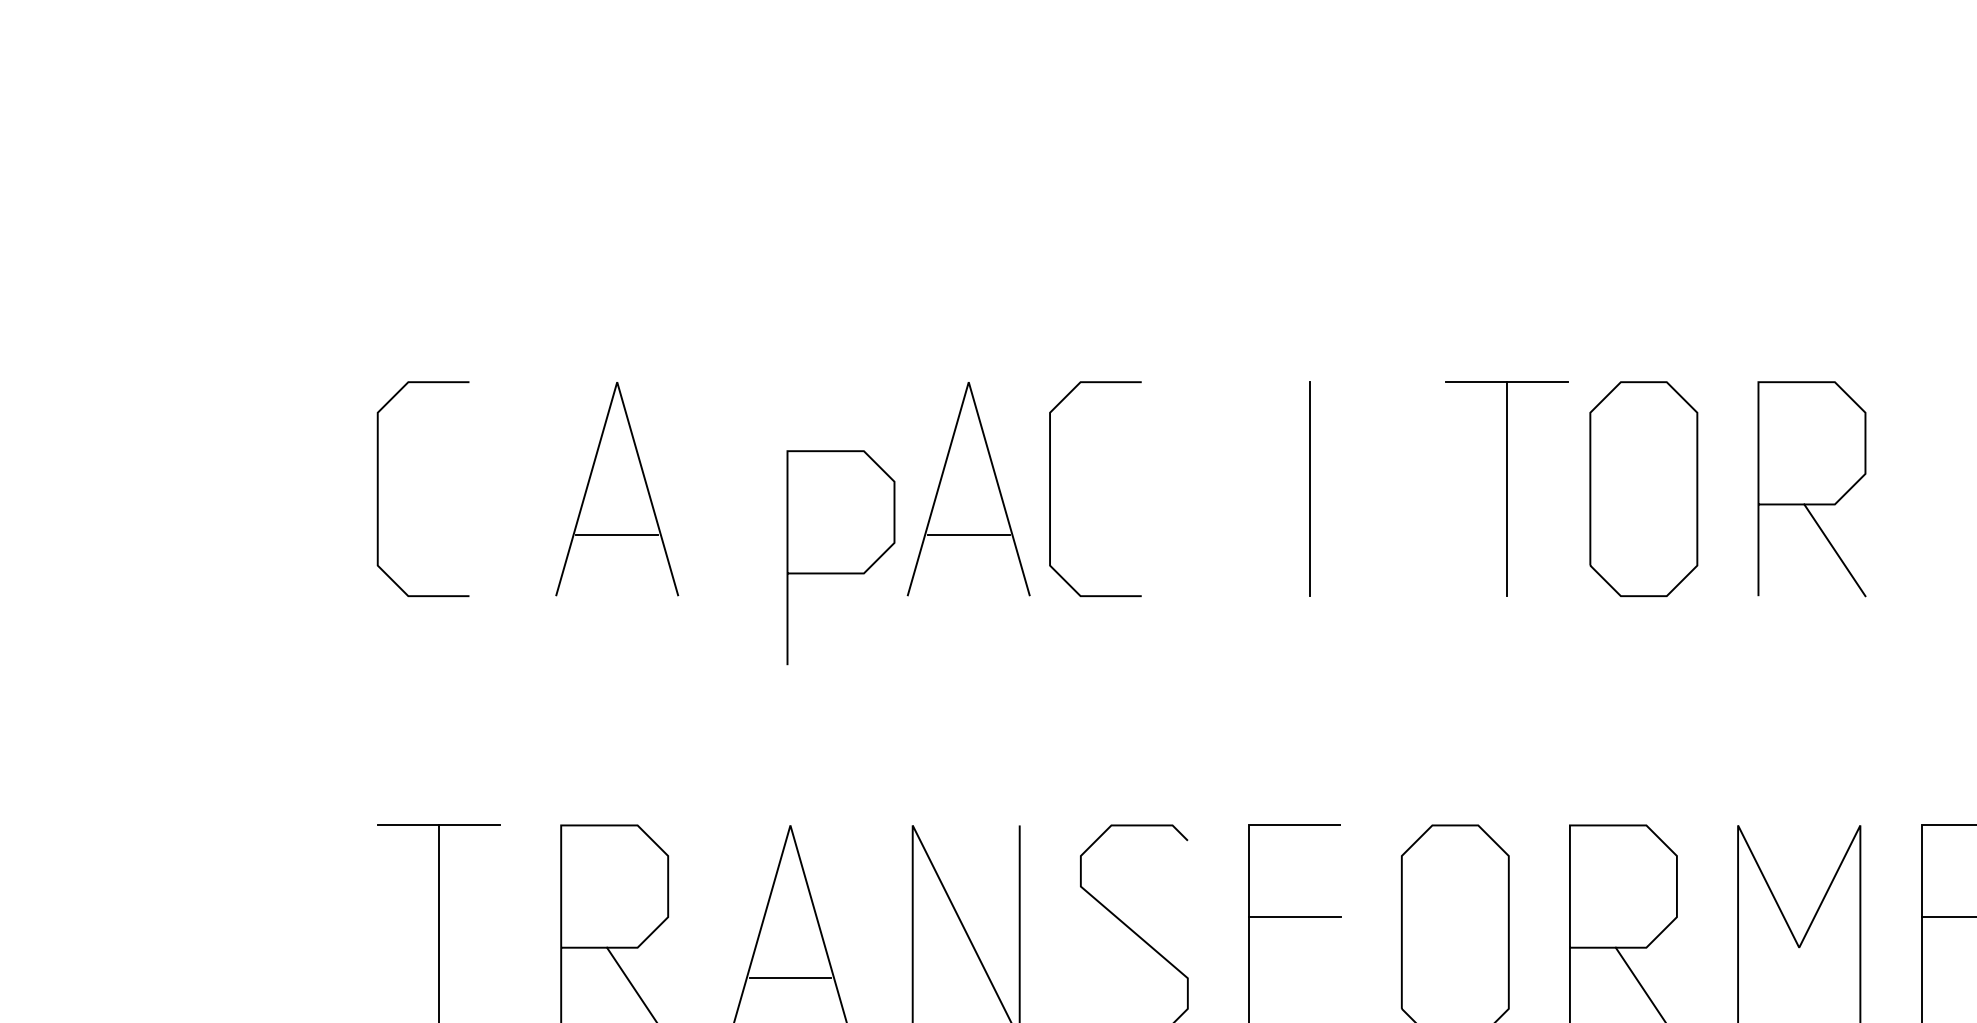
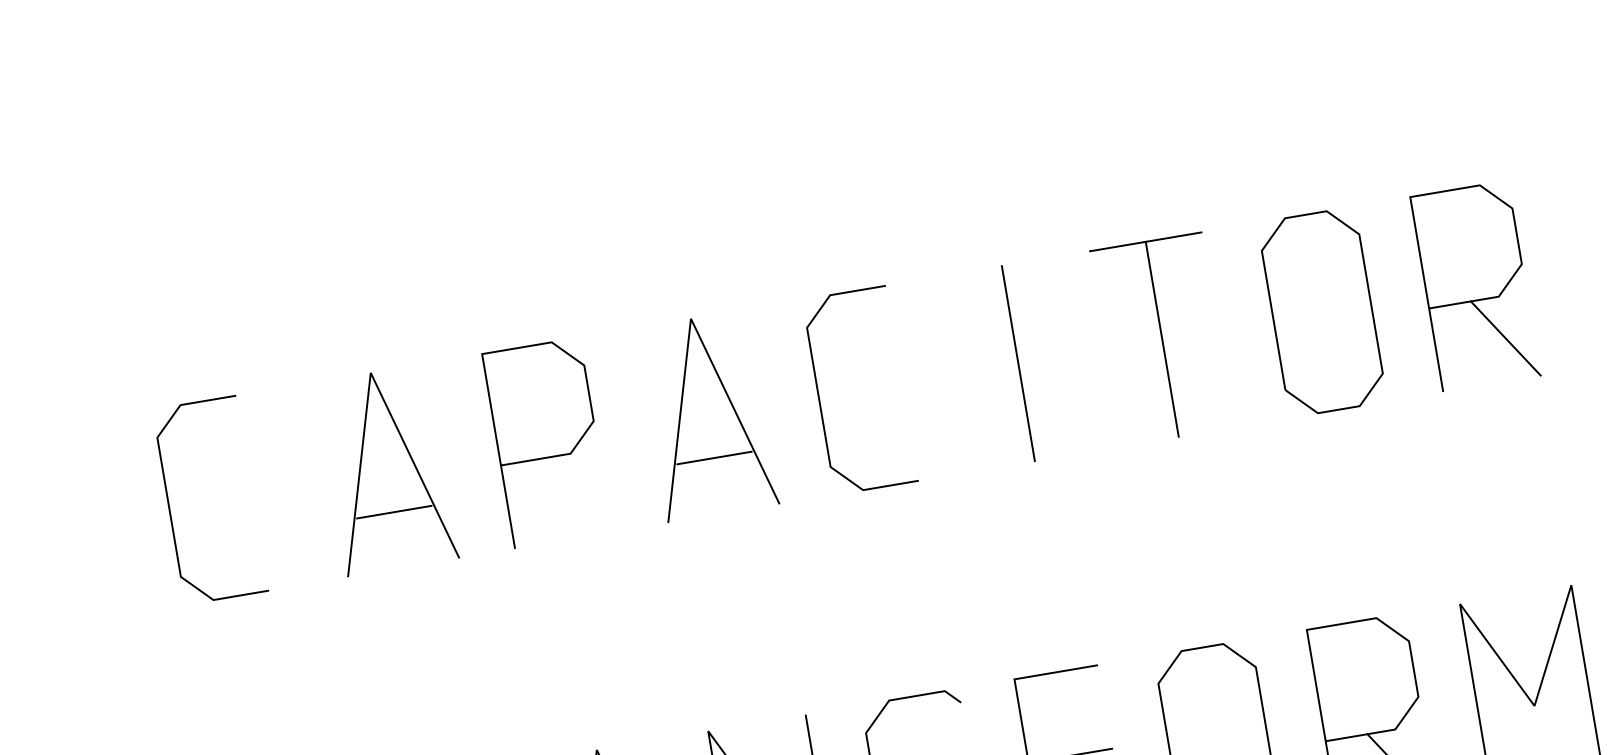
part: (1506, 488) -> (1161, 338), moved
curve: (1050, 489) -> (819, 397), moved
curve: (840, 572) -> (549, 456), moved

